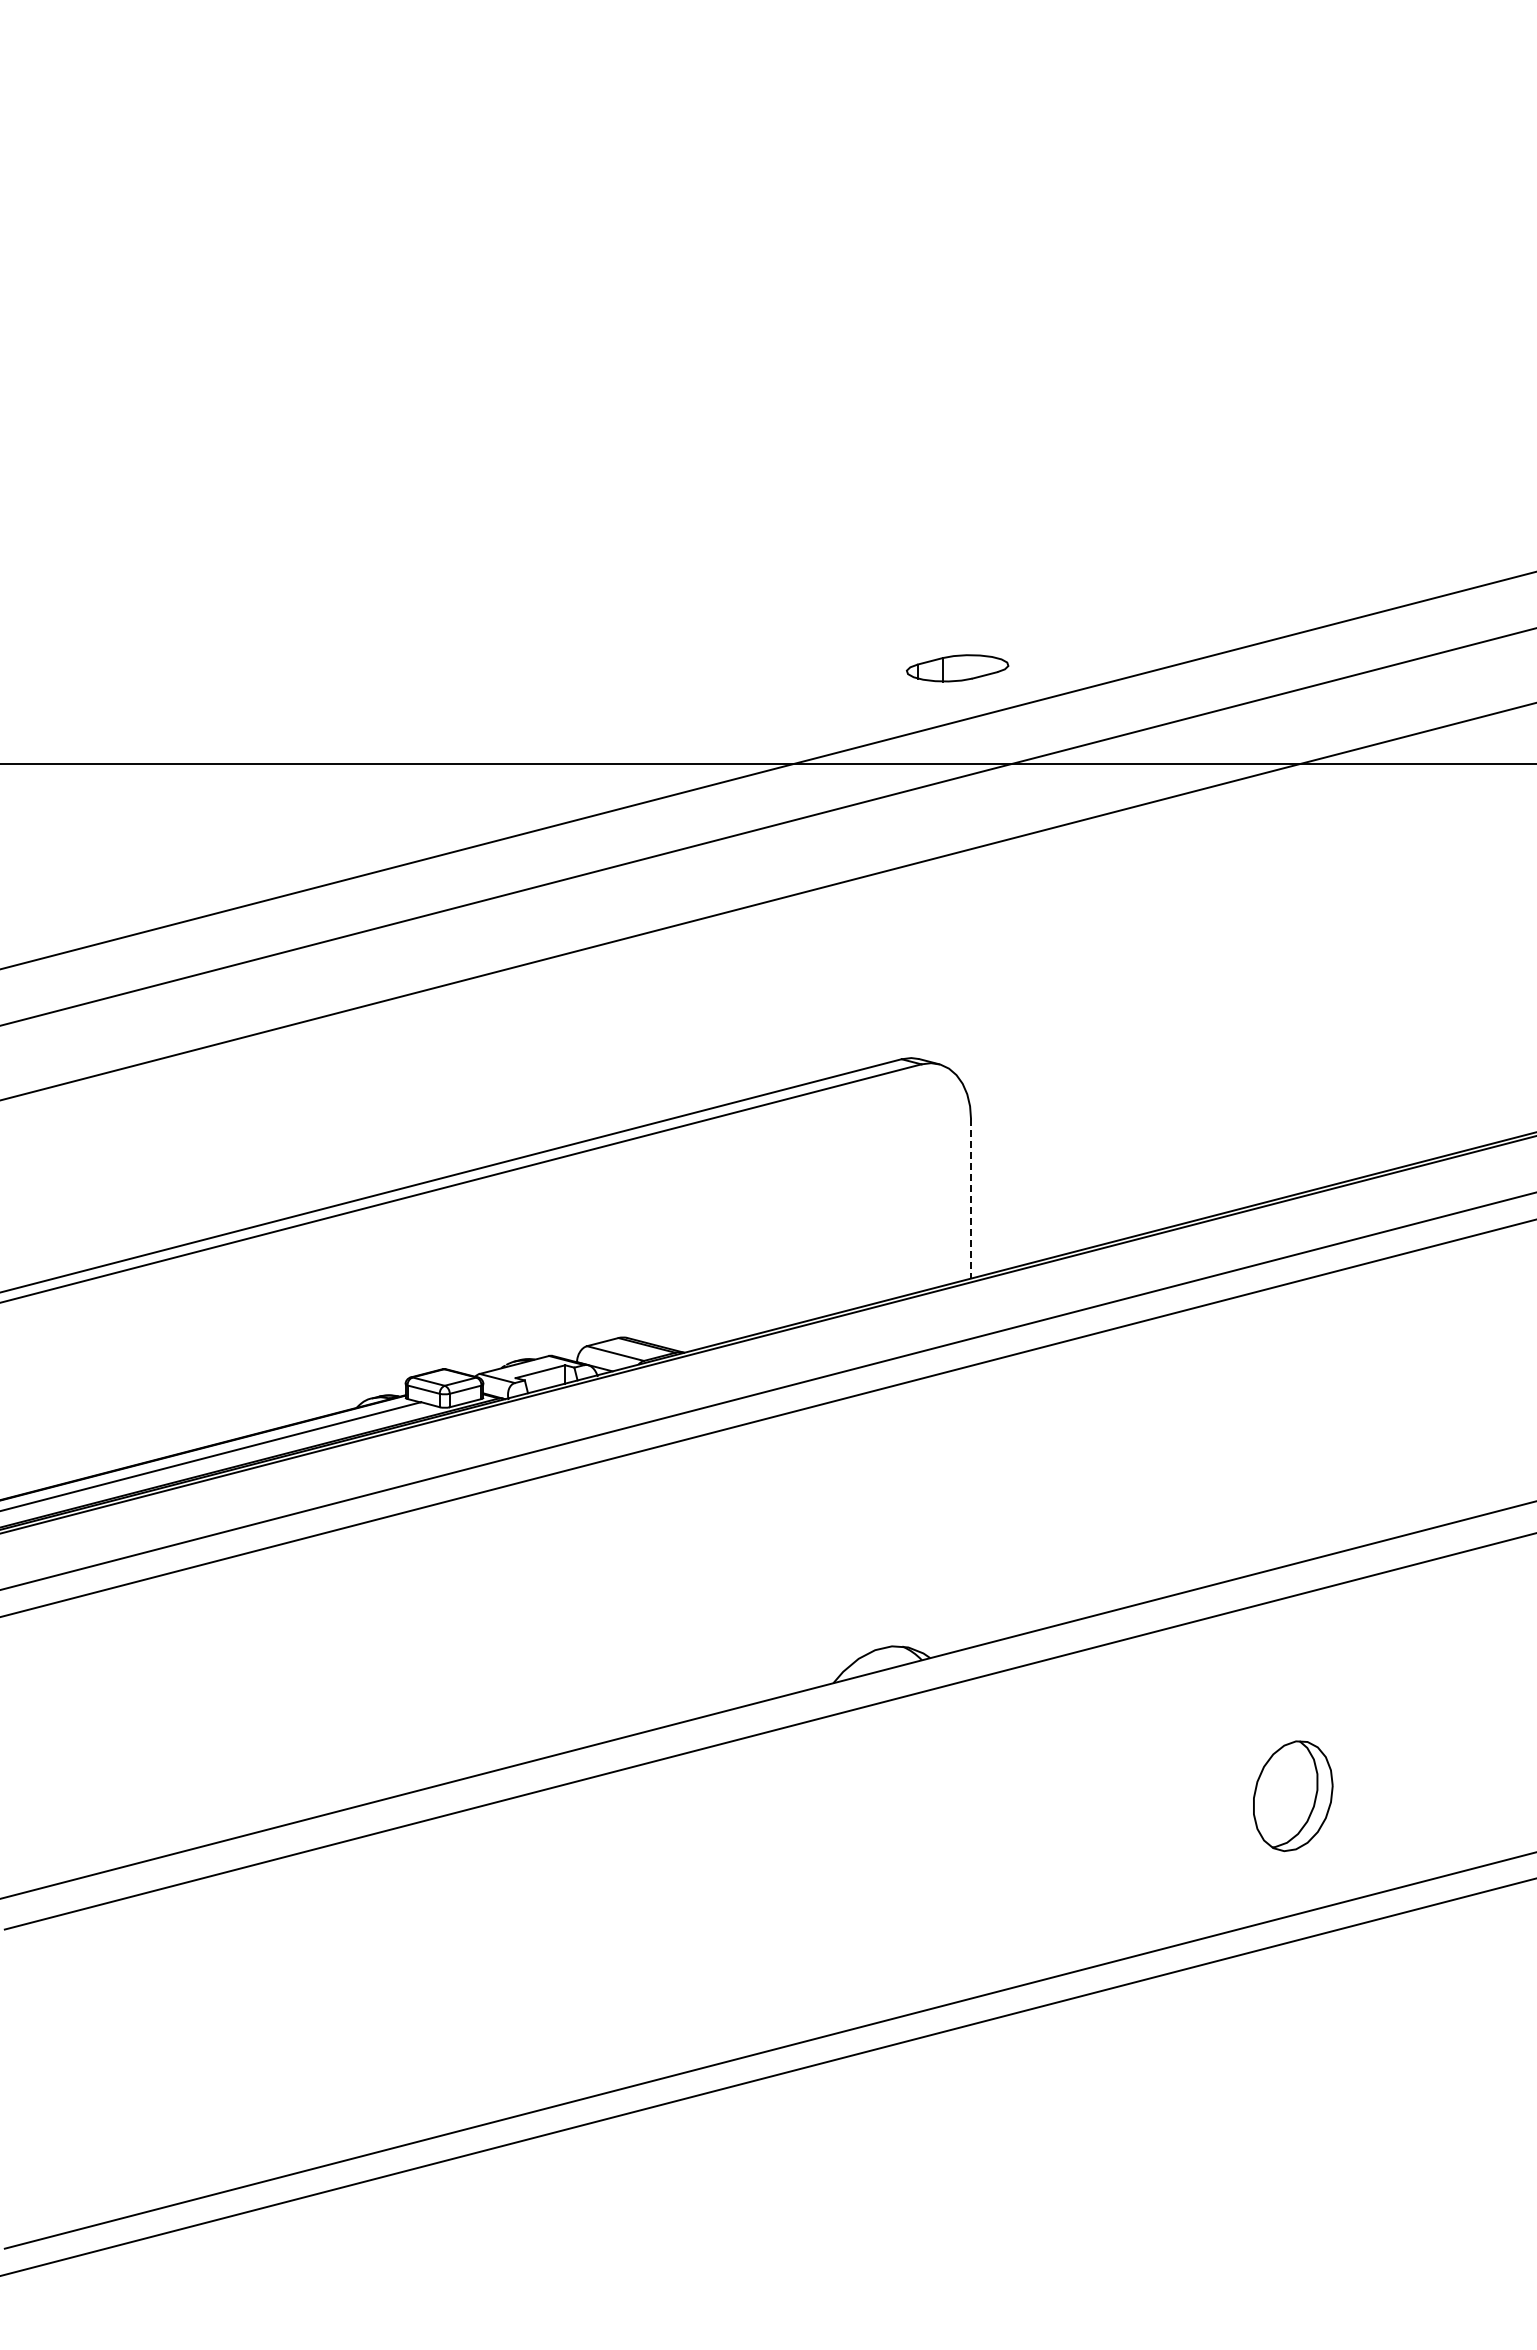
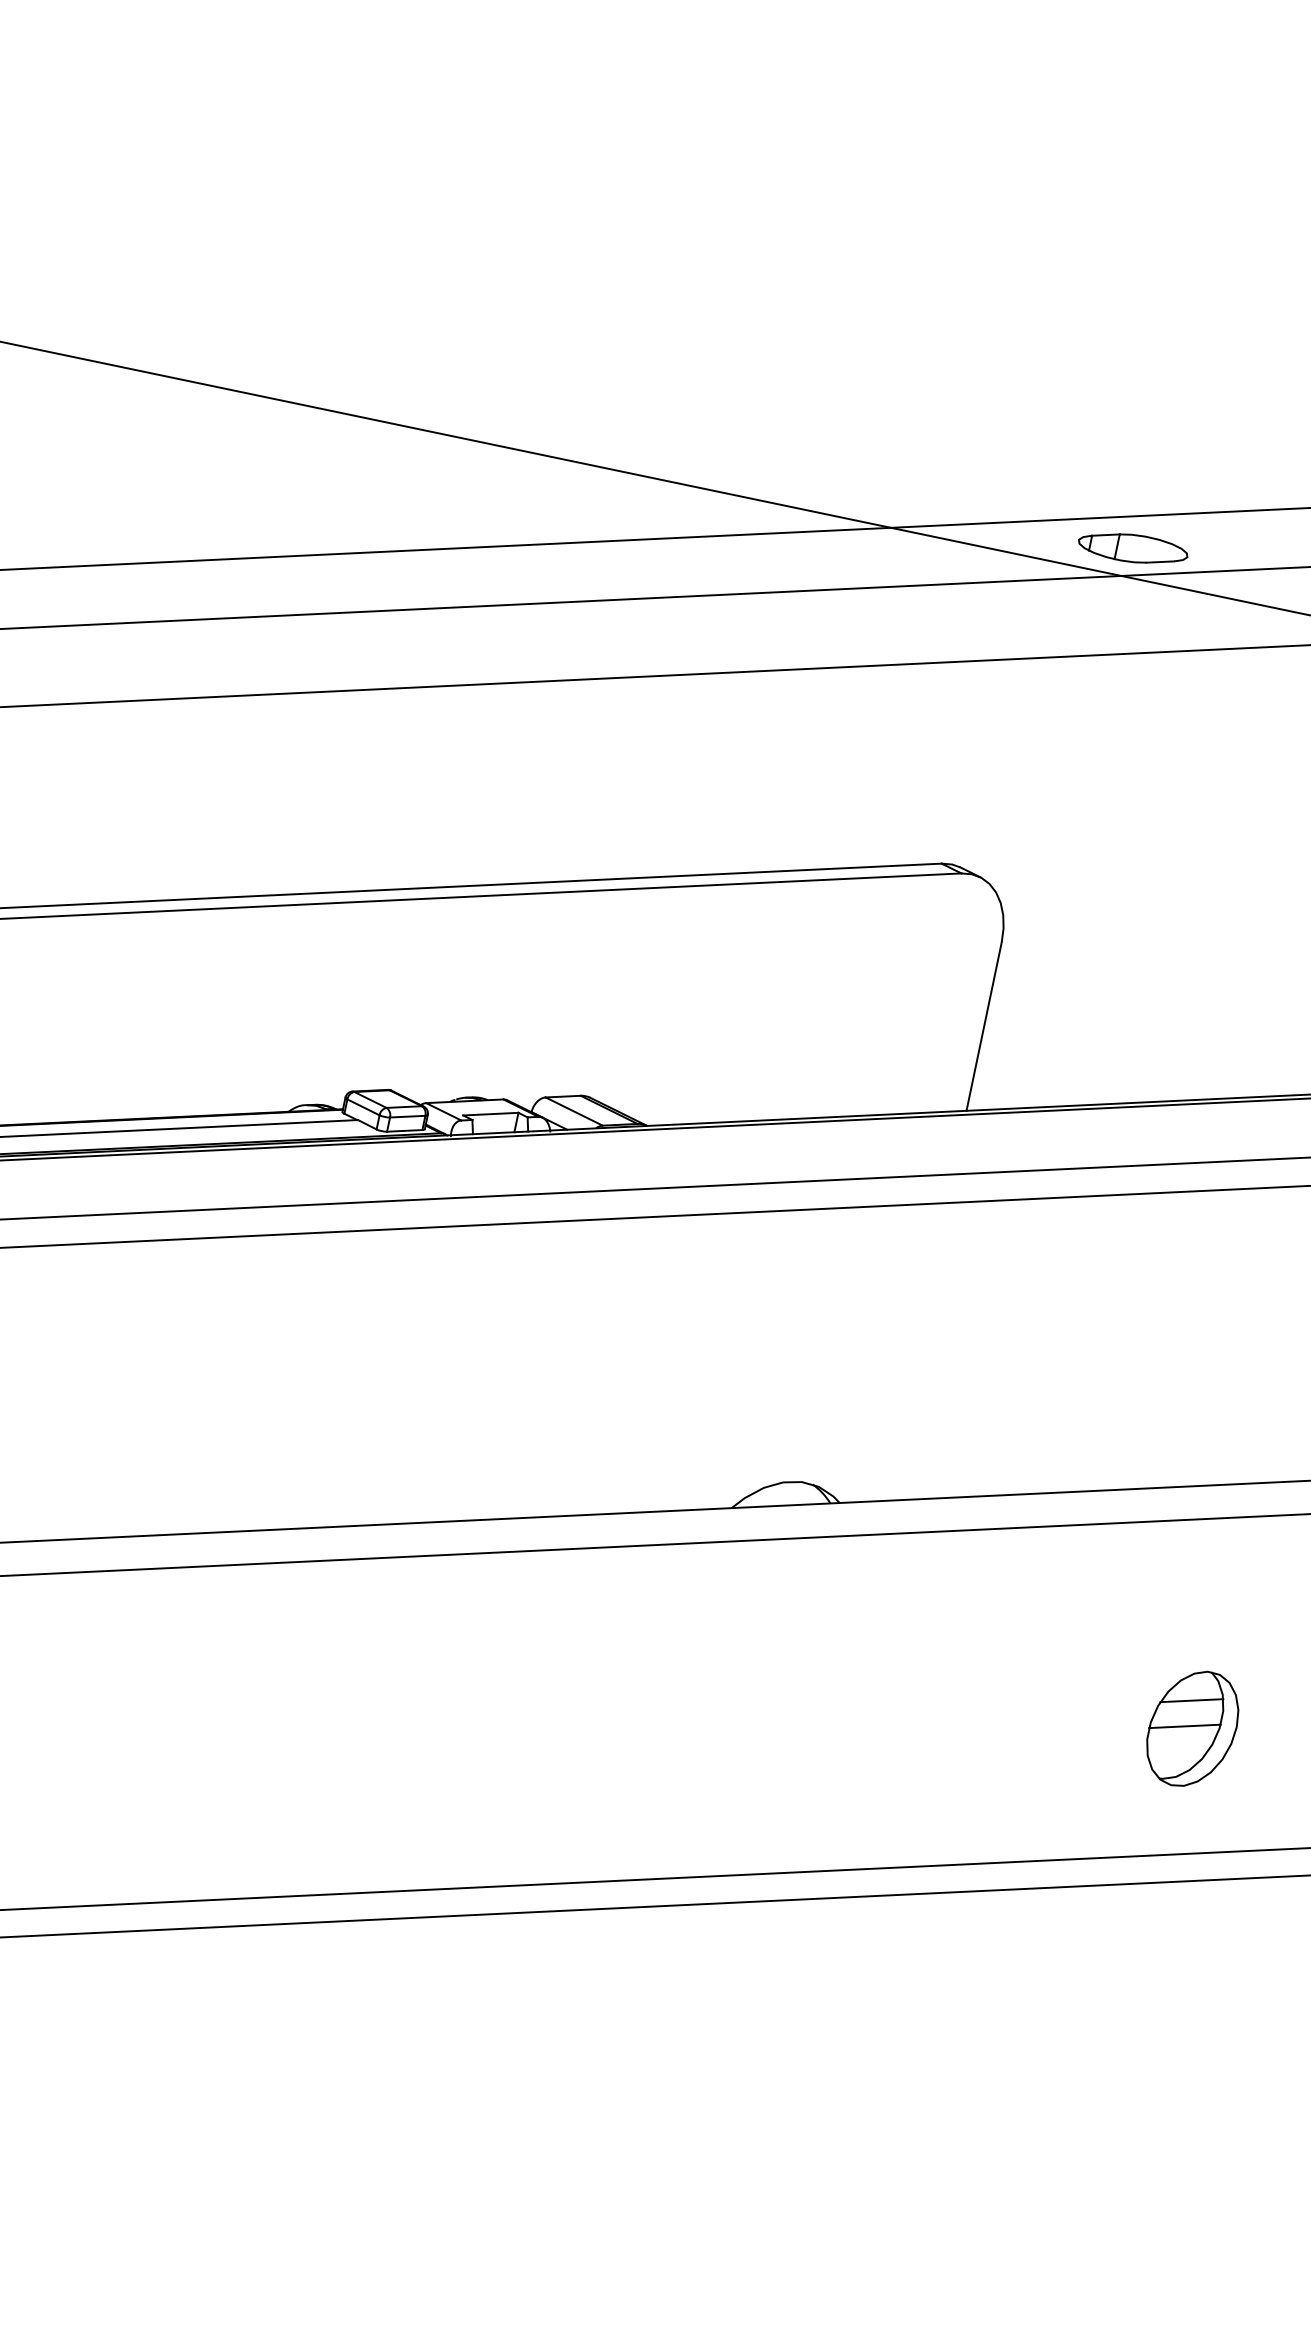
part: (957, 668) -> (1133, 548), moved
line: (971, 1198) -> (984, 1026), dashed -> solid
line: (1286, 1770) -> (1191, 1700), added
line: (1285, 1794) -> (1184, 1725), added

